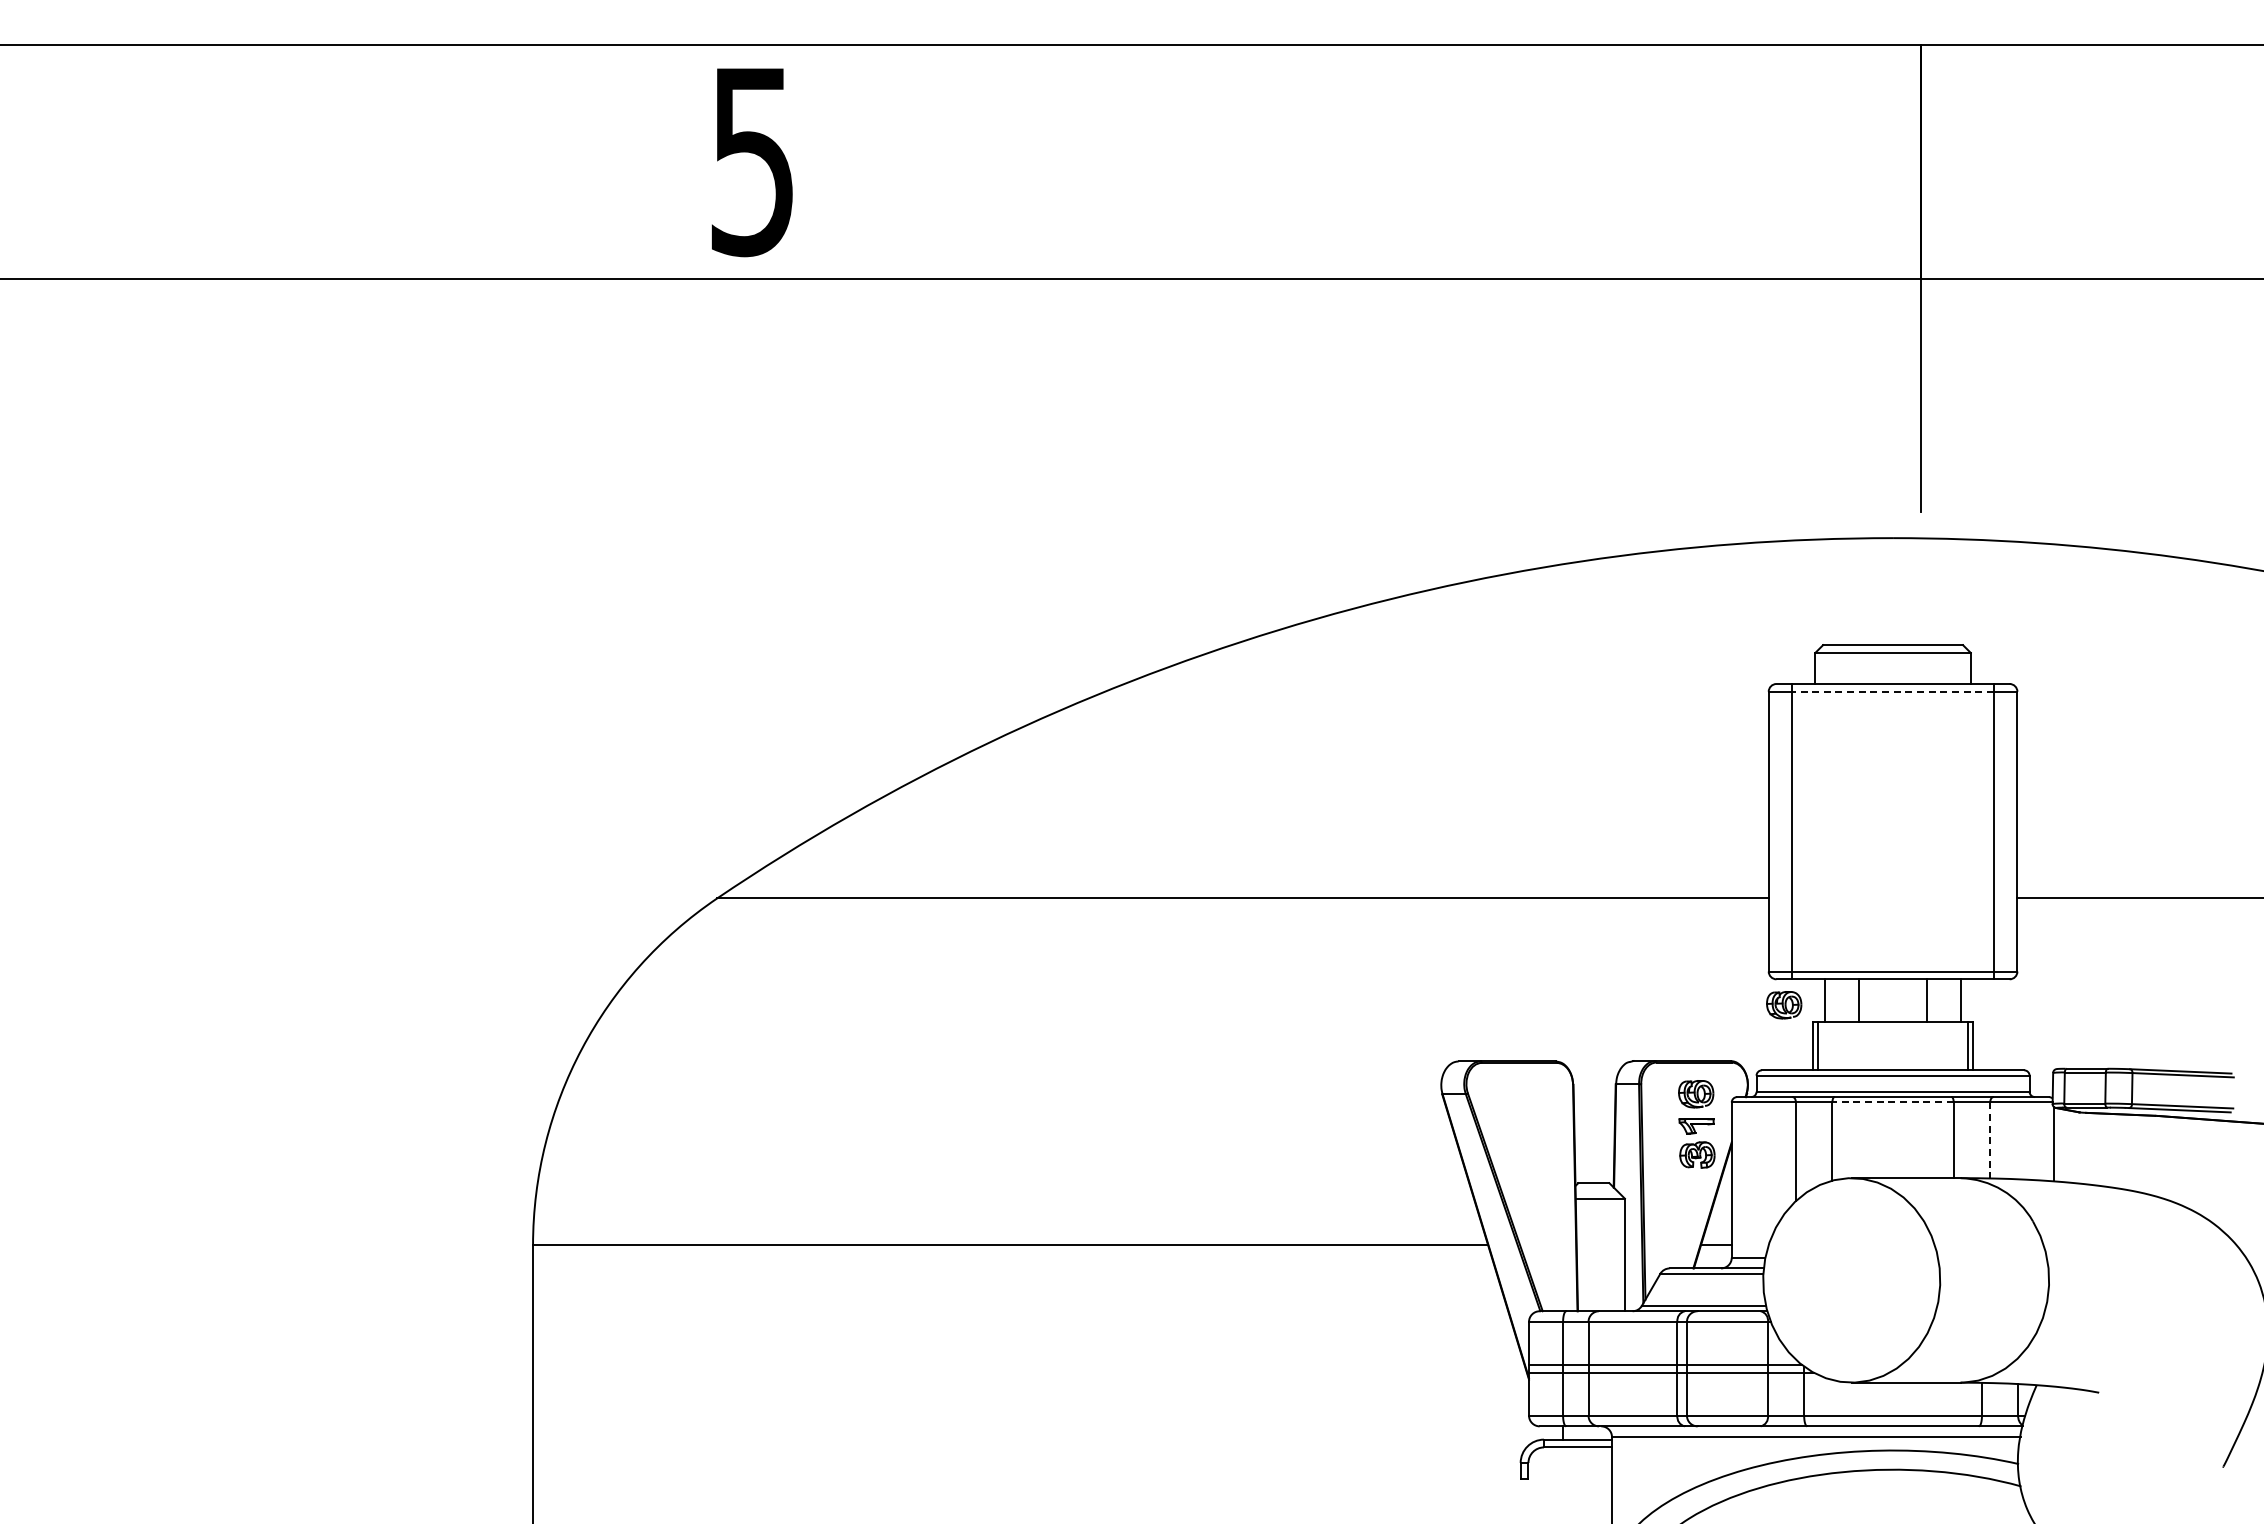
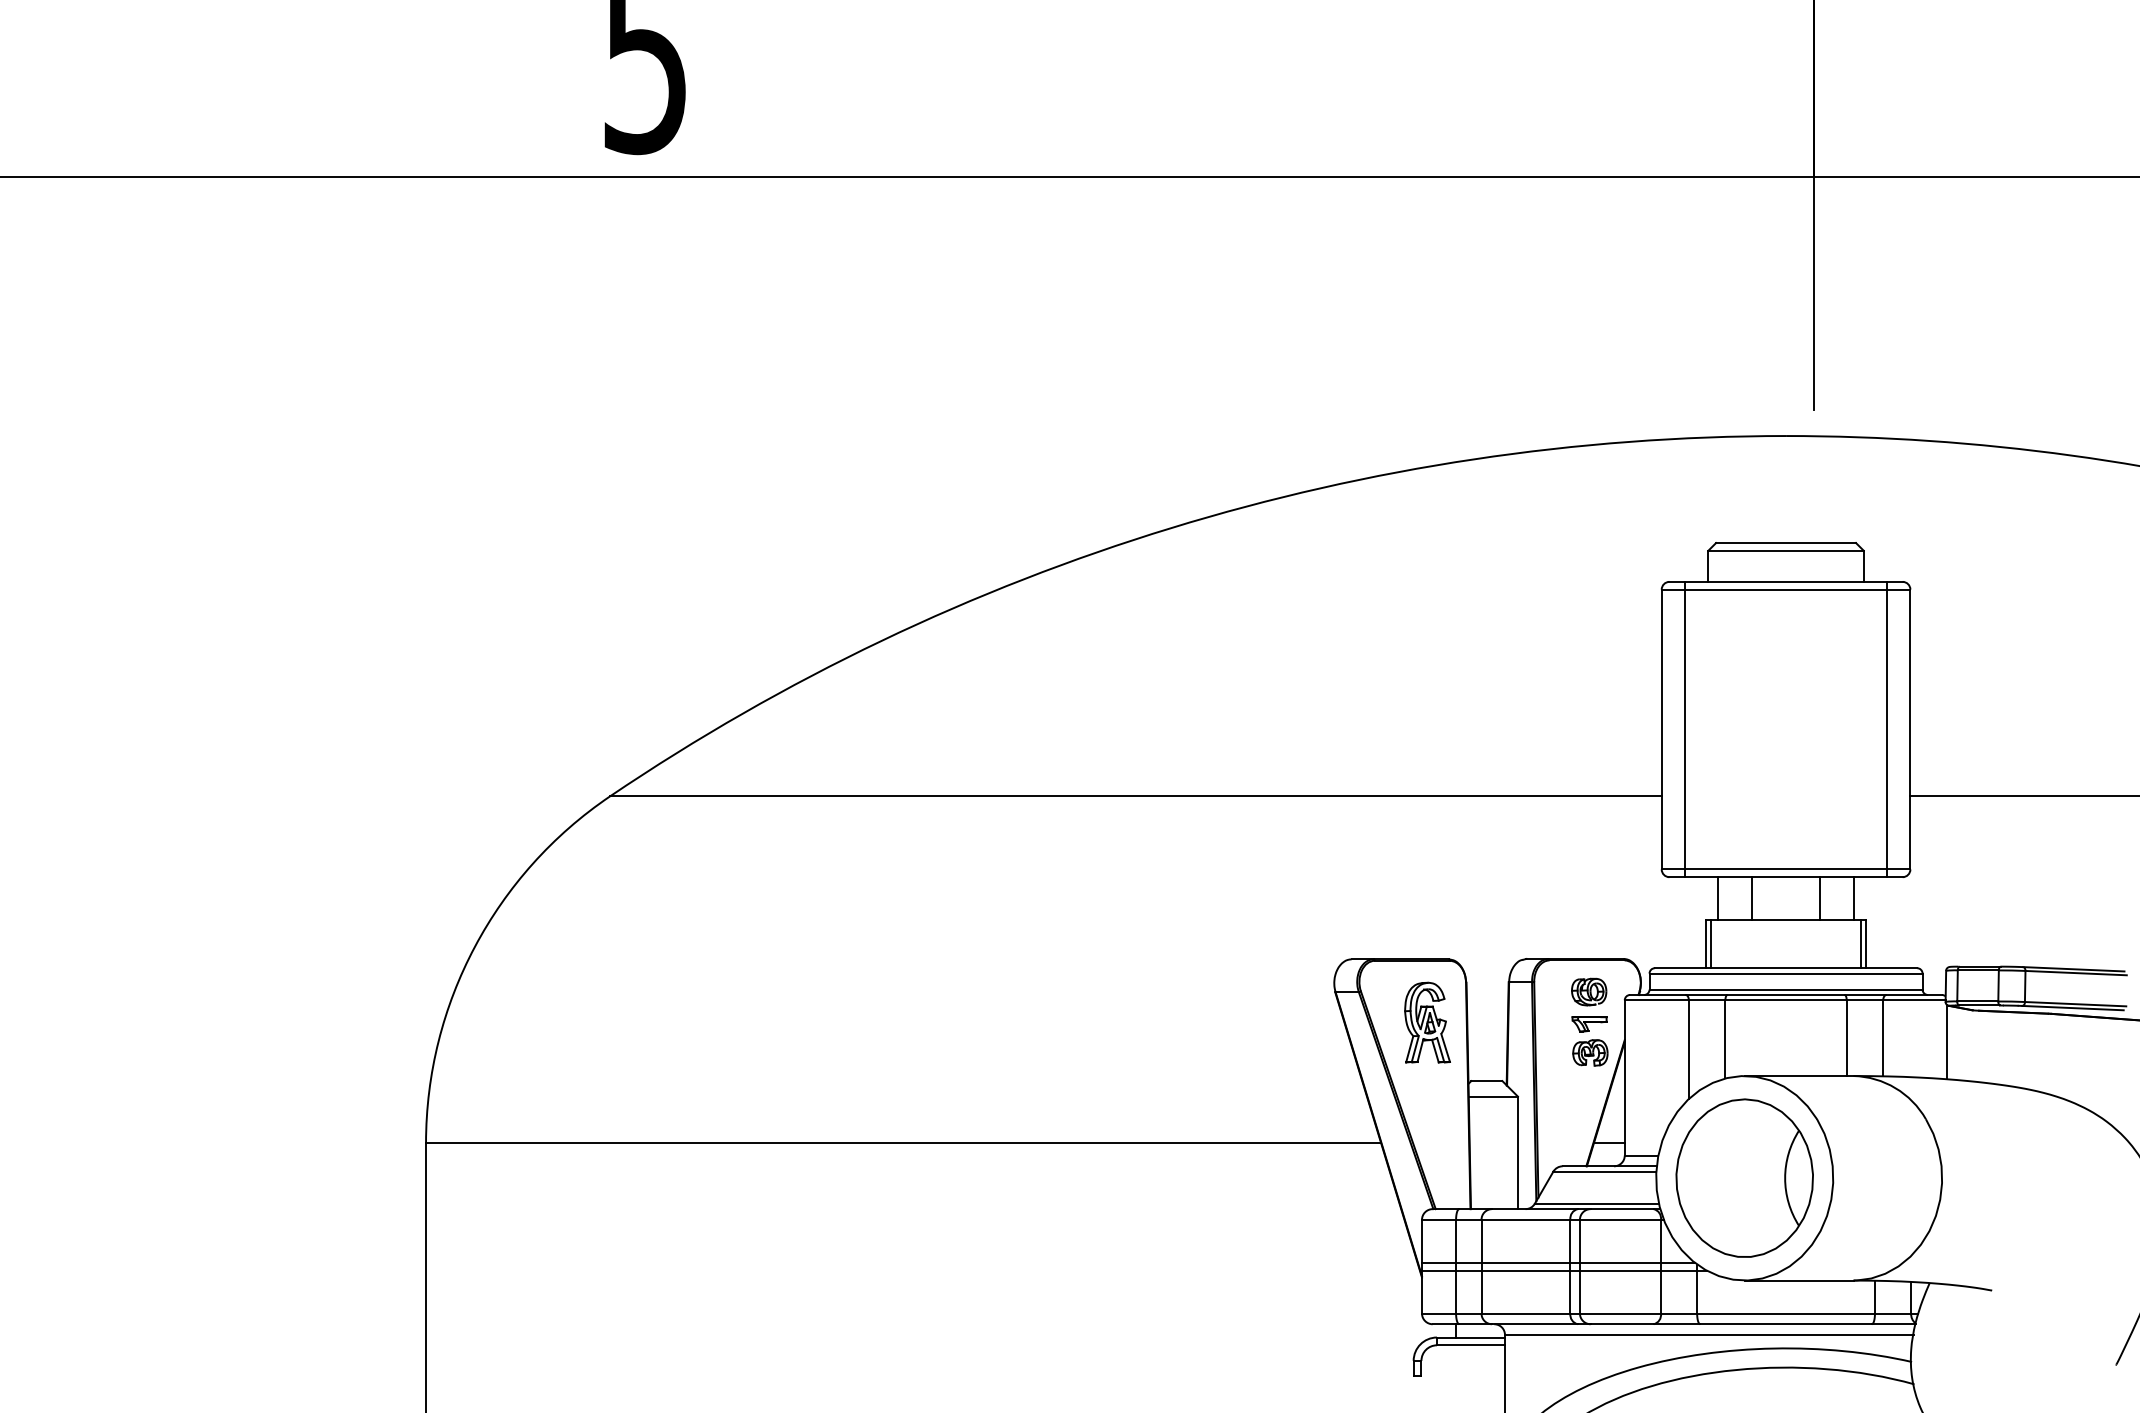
line: (1892, 691) -> (1785, 589), dashed -> solid
part: (1784, 1005) -> (1677, 903), removed
line: (1893, 1102) -> (1786, 1000), dashed -> solid
part: (1534, 1124) -> (1427, 1022), added
line: (1990, 1140) -> (1883, 1038), dashed -> solid
part: (1851, 1279) -> (1744, 1177), added

